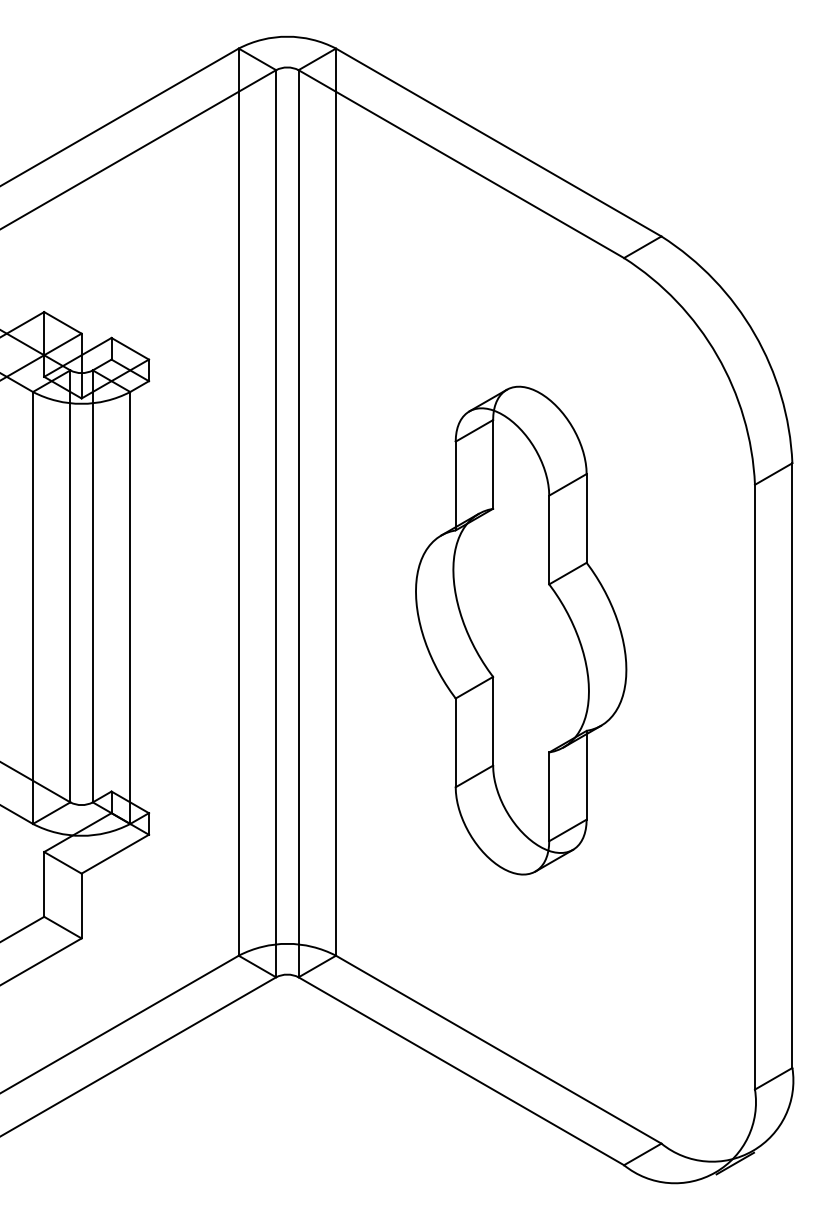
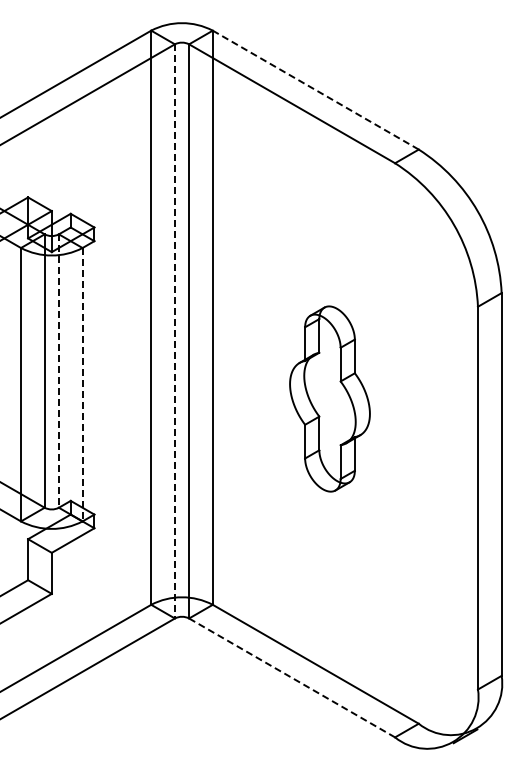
line: (498, 143) -> (315, 90), solid -> dashed
line: (275, 523) -> (174, 331), solid -> dashed
line: (92, 587) -> (58, 371), solid -> dashed
line: (130, 607) -> (82, 384), solid -> dashed
part: (520, 629) -> (329, 398), size x0.6
line: (461, 1070) -> (292, 677), solid -> dashed

